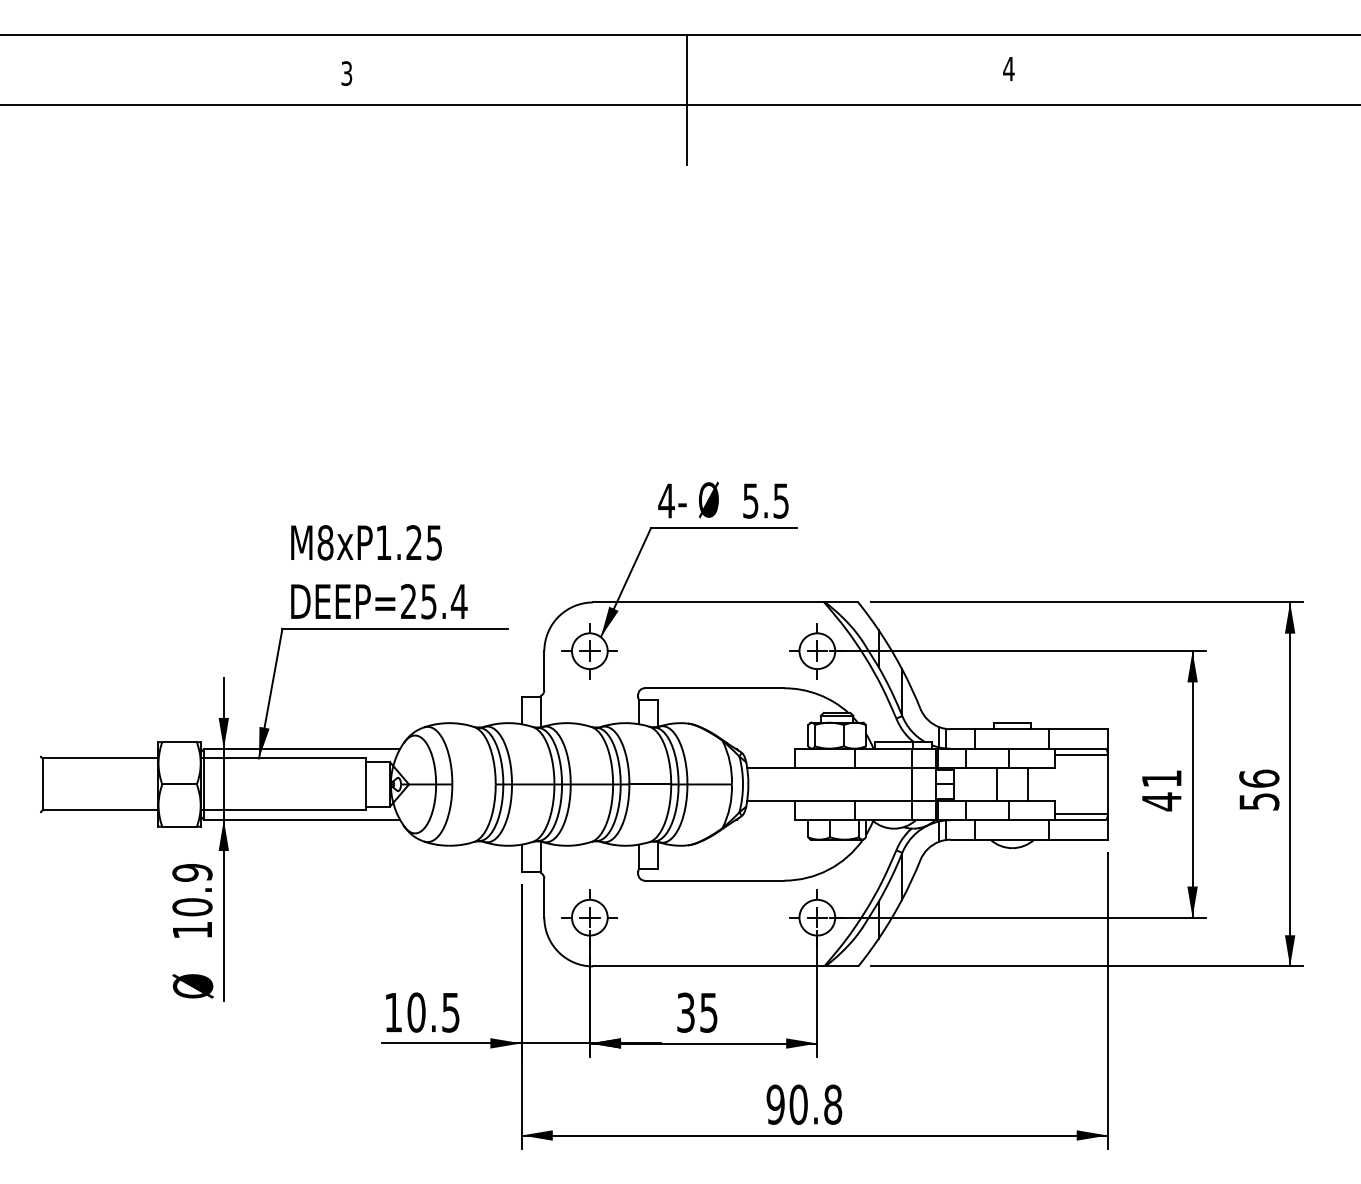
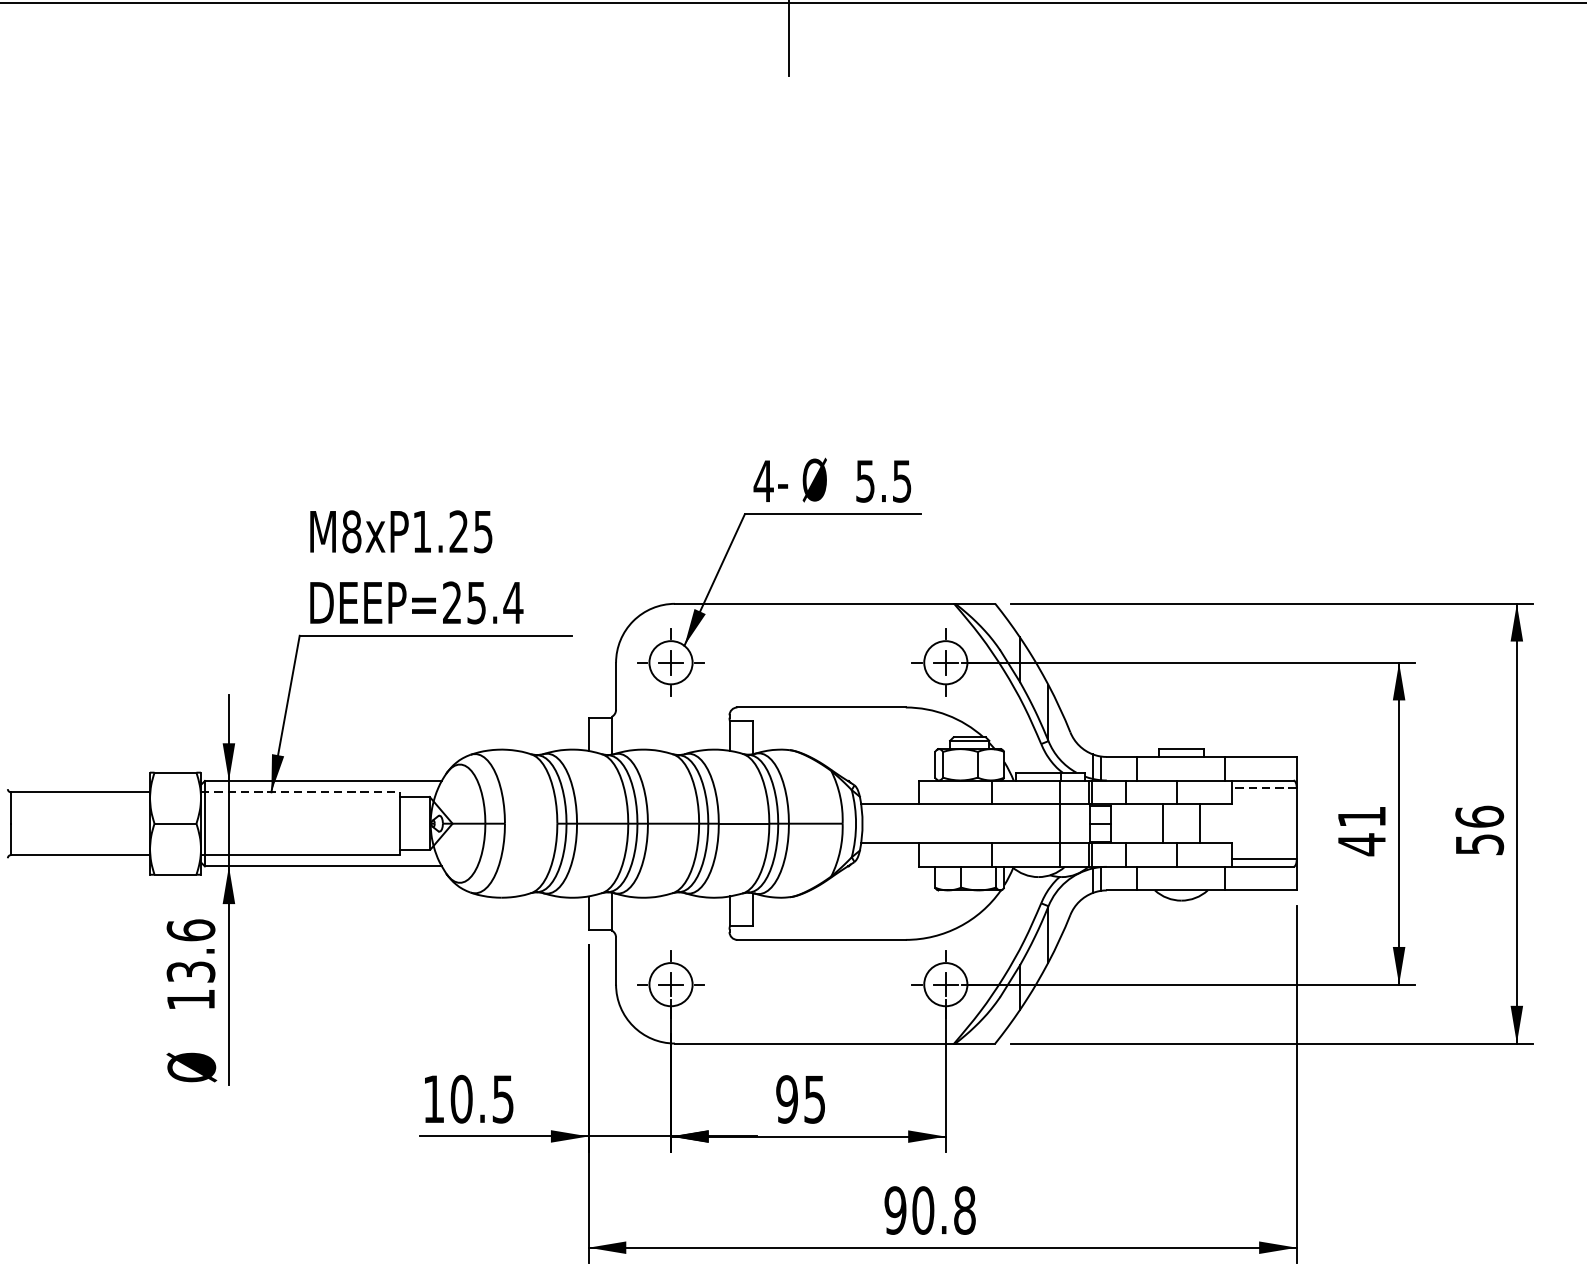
line: (1081, 755) -> (1264, 788), solid -> dashed
line: (283, 758) -> (300, 792), solid -> dashed
text: (192, 889) -> (191, 950), 10.9 -> 13.6
text: (685, 1012) -> (786, 1099), 35 -> 95

